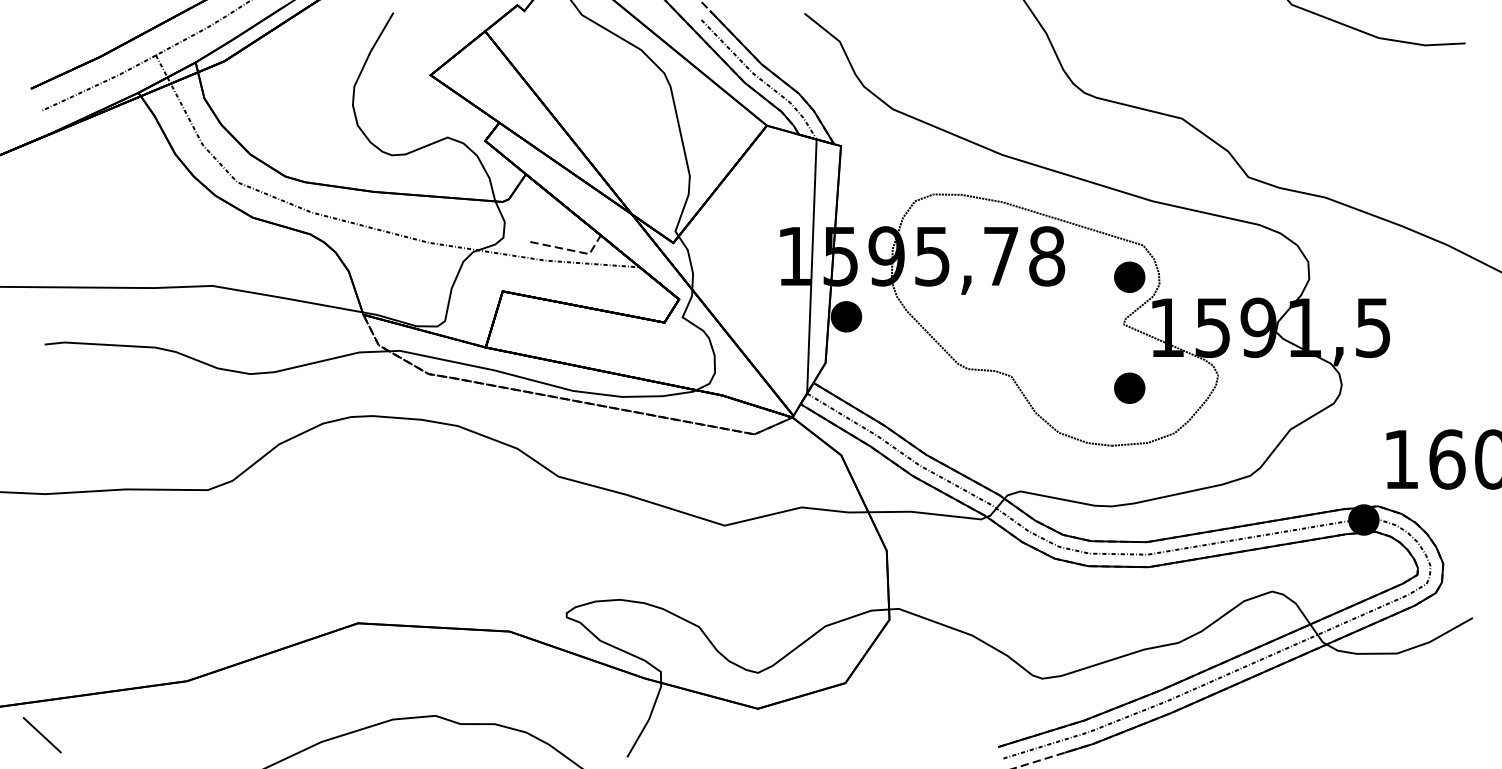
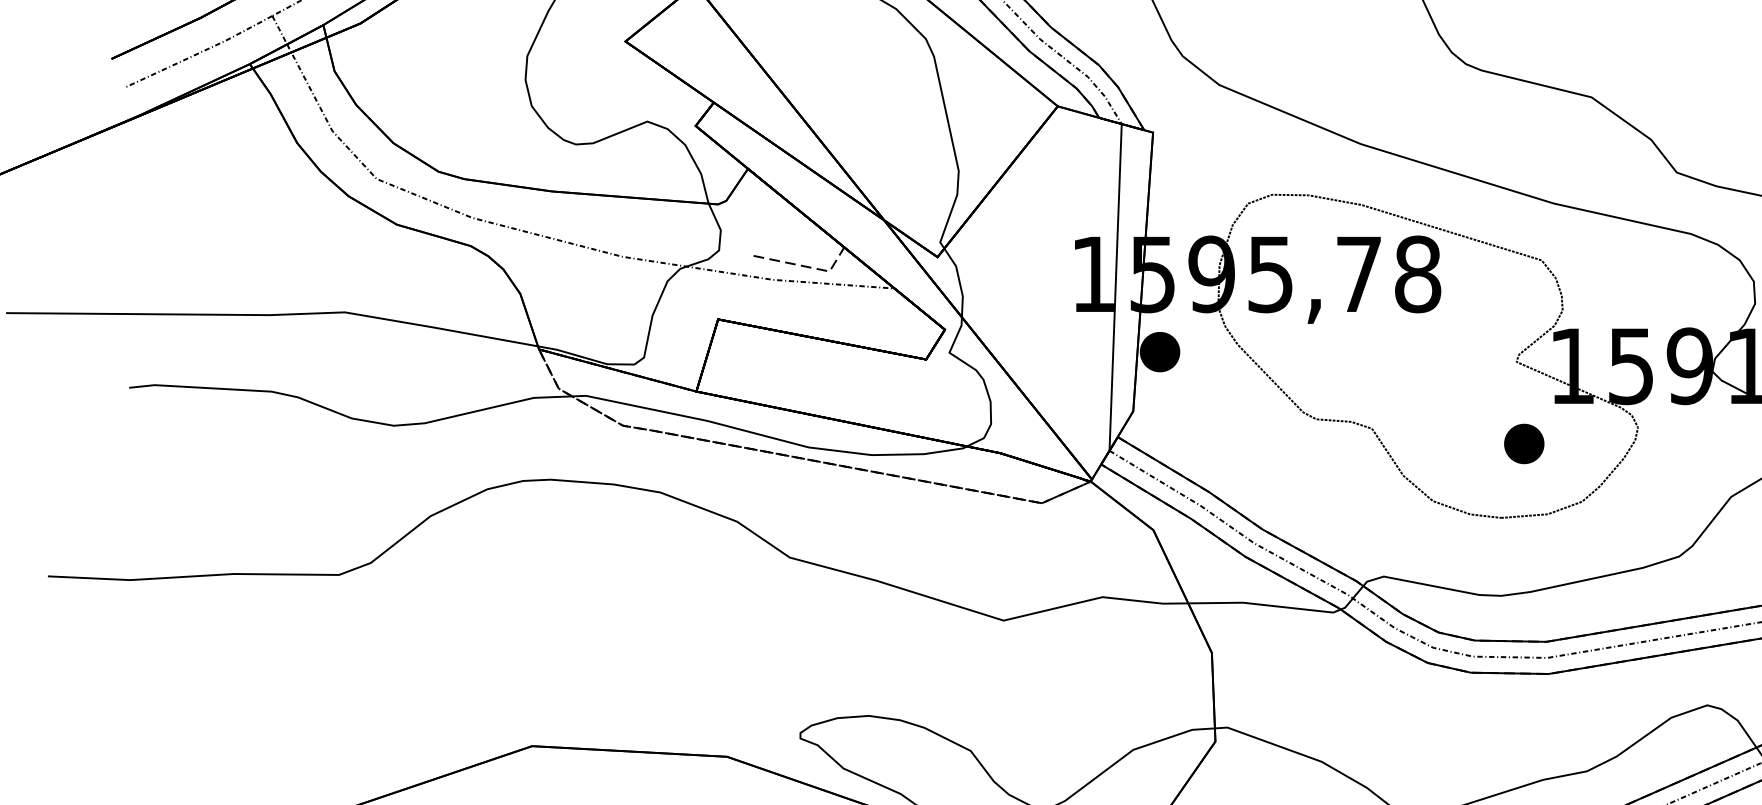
part: (1129, 276) -> (1523, 300), removed

